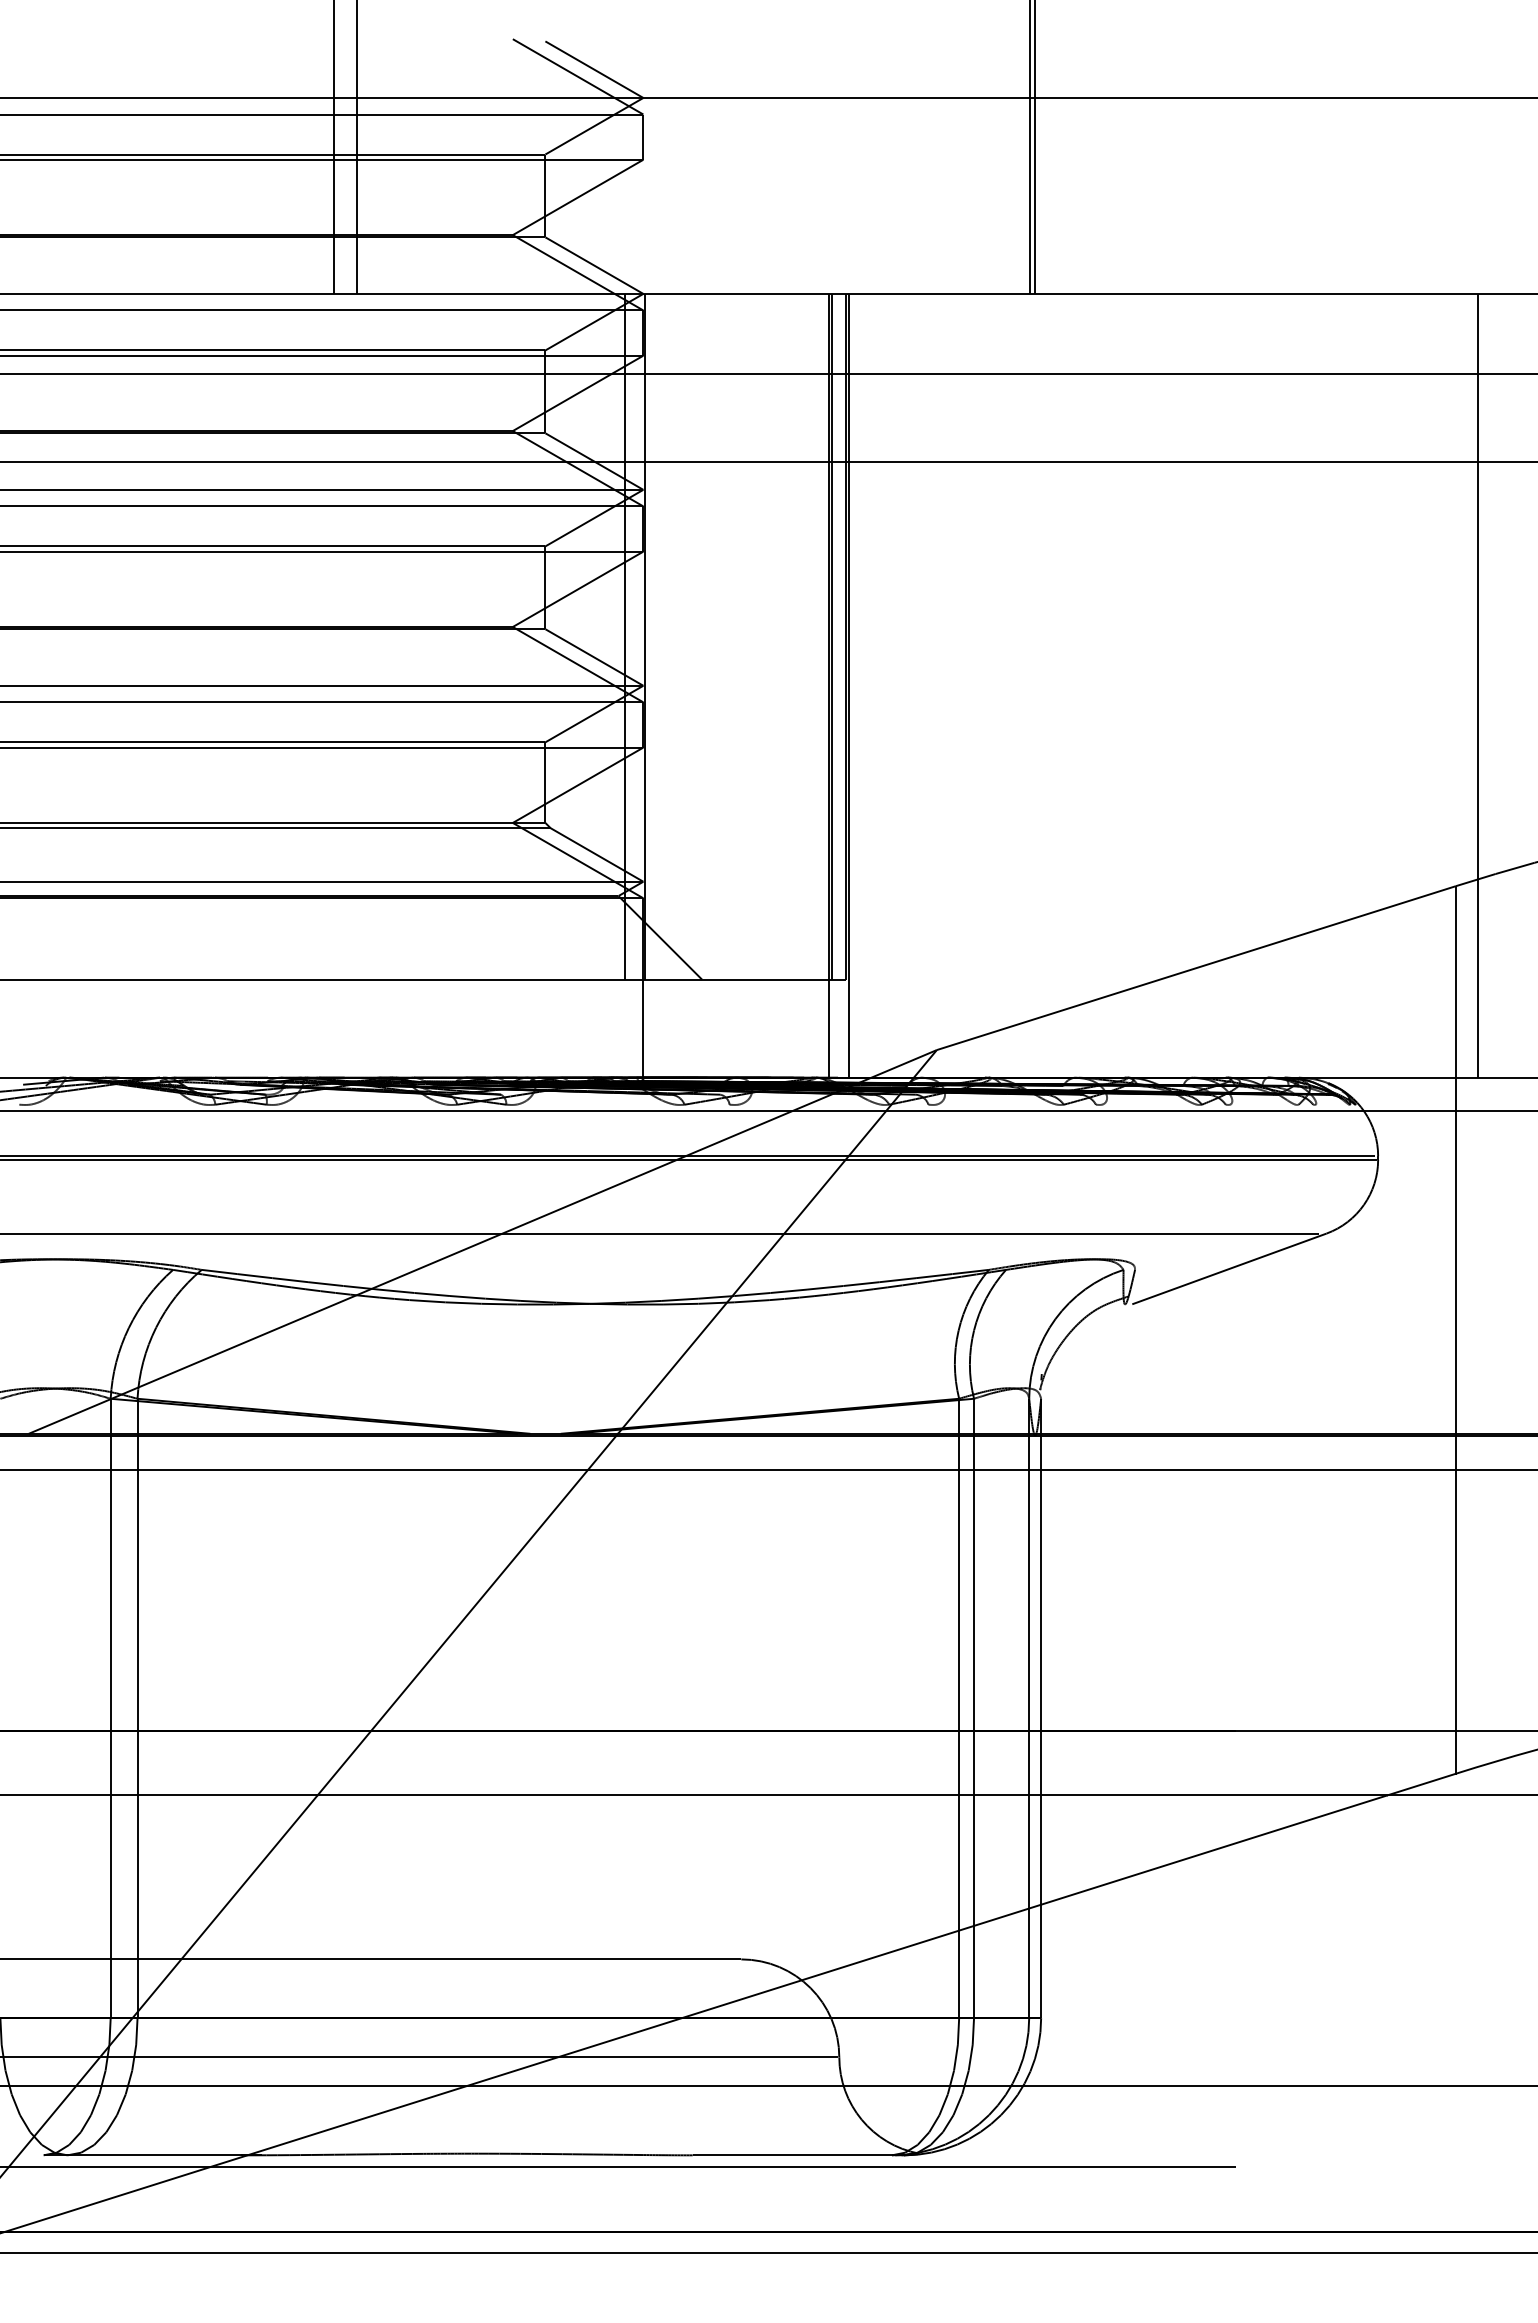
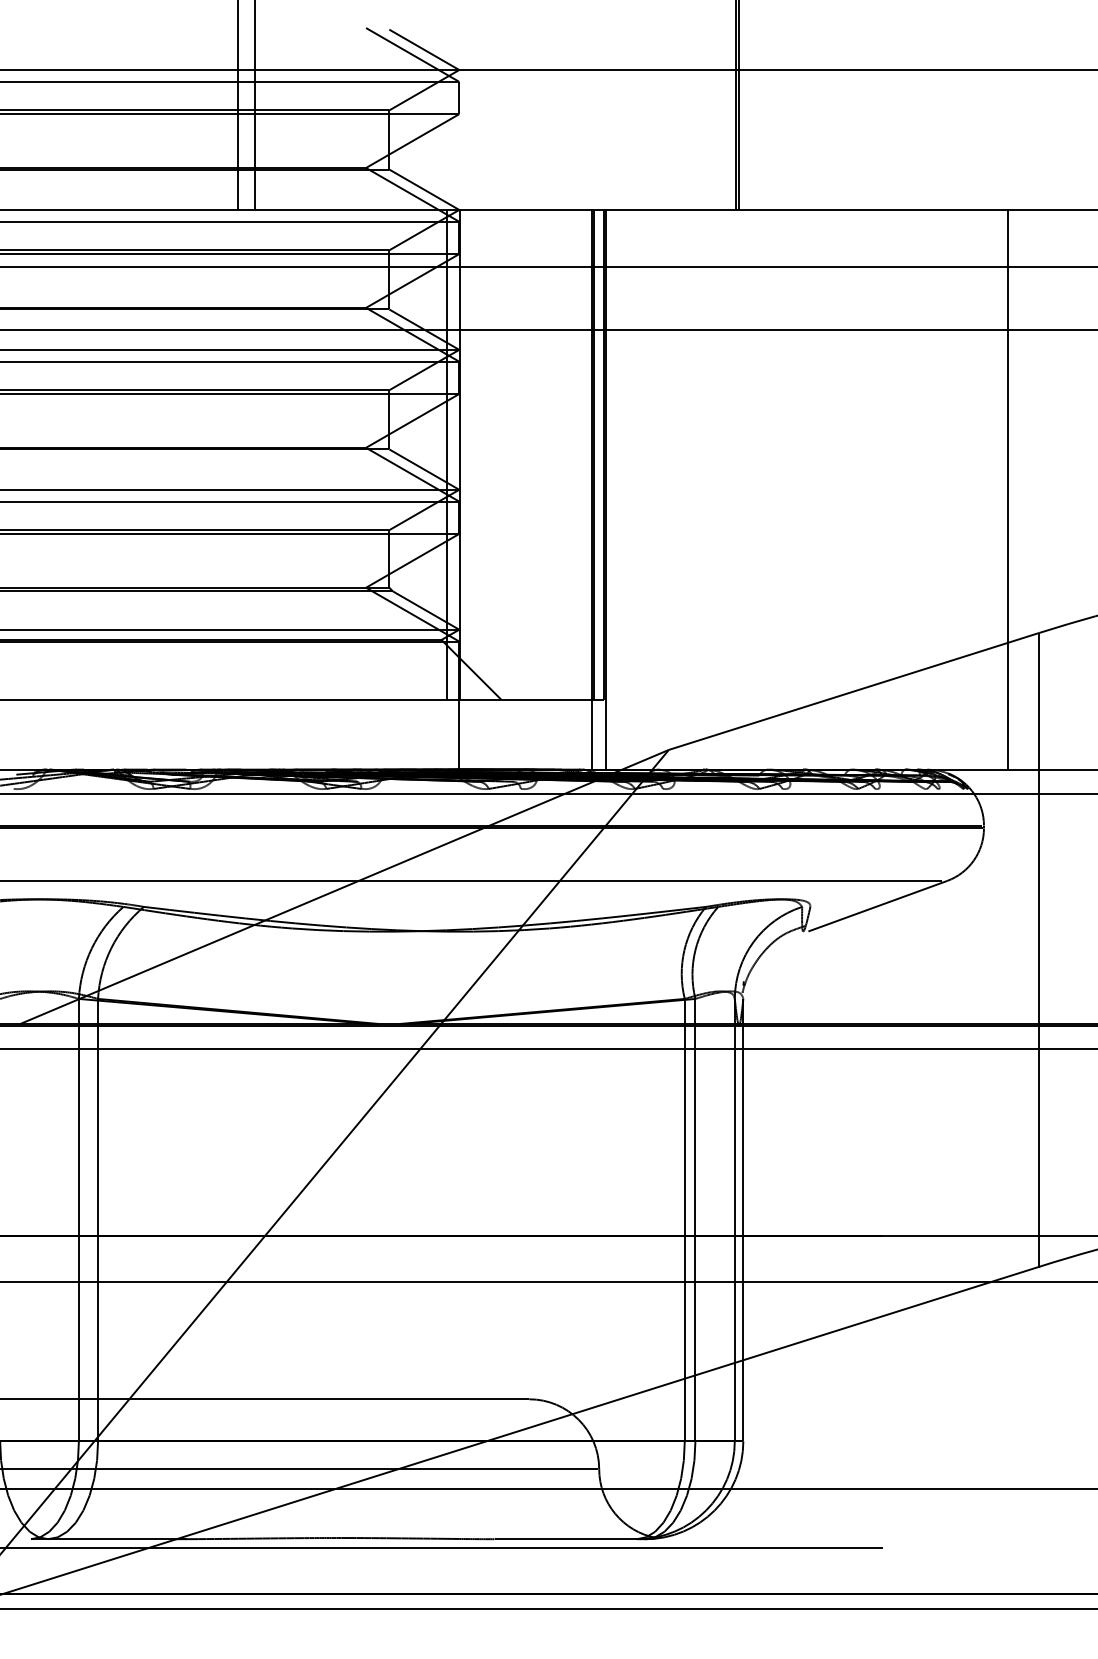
line: (1478, 685) -> (1007, 489), moved

